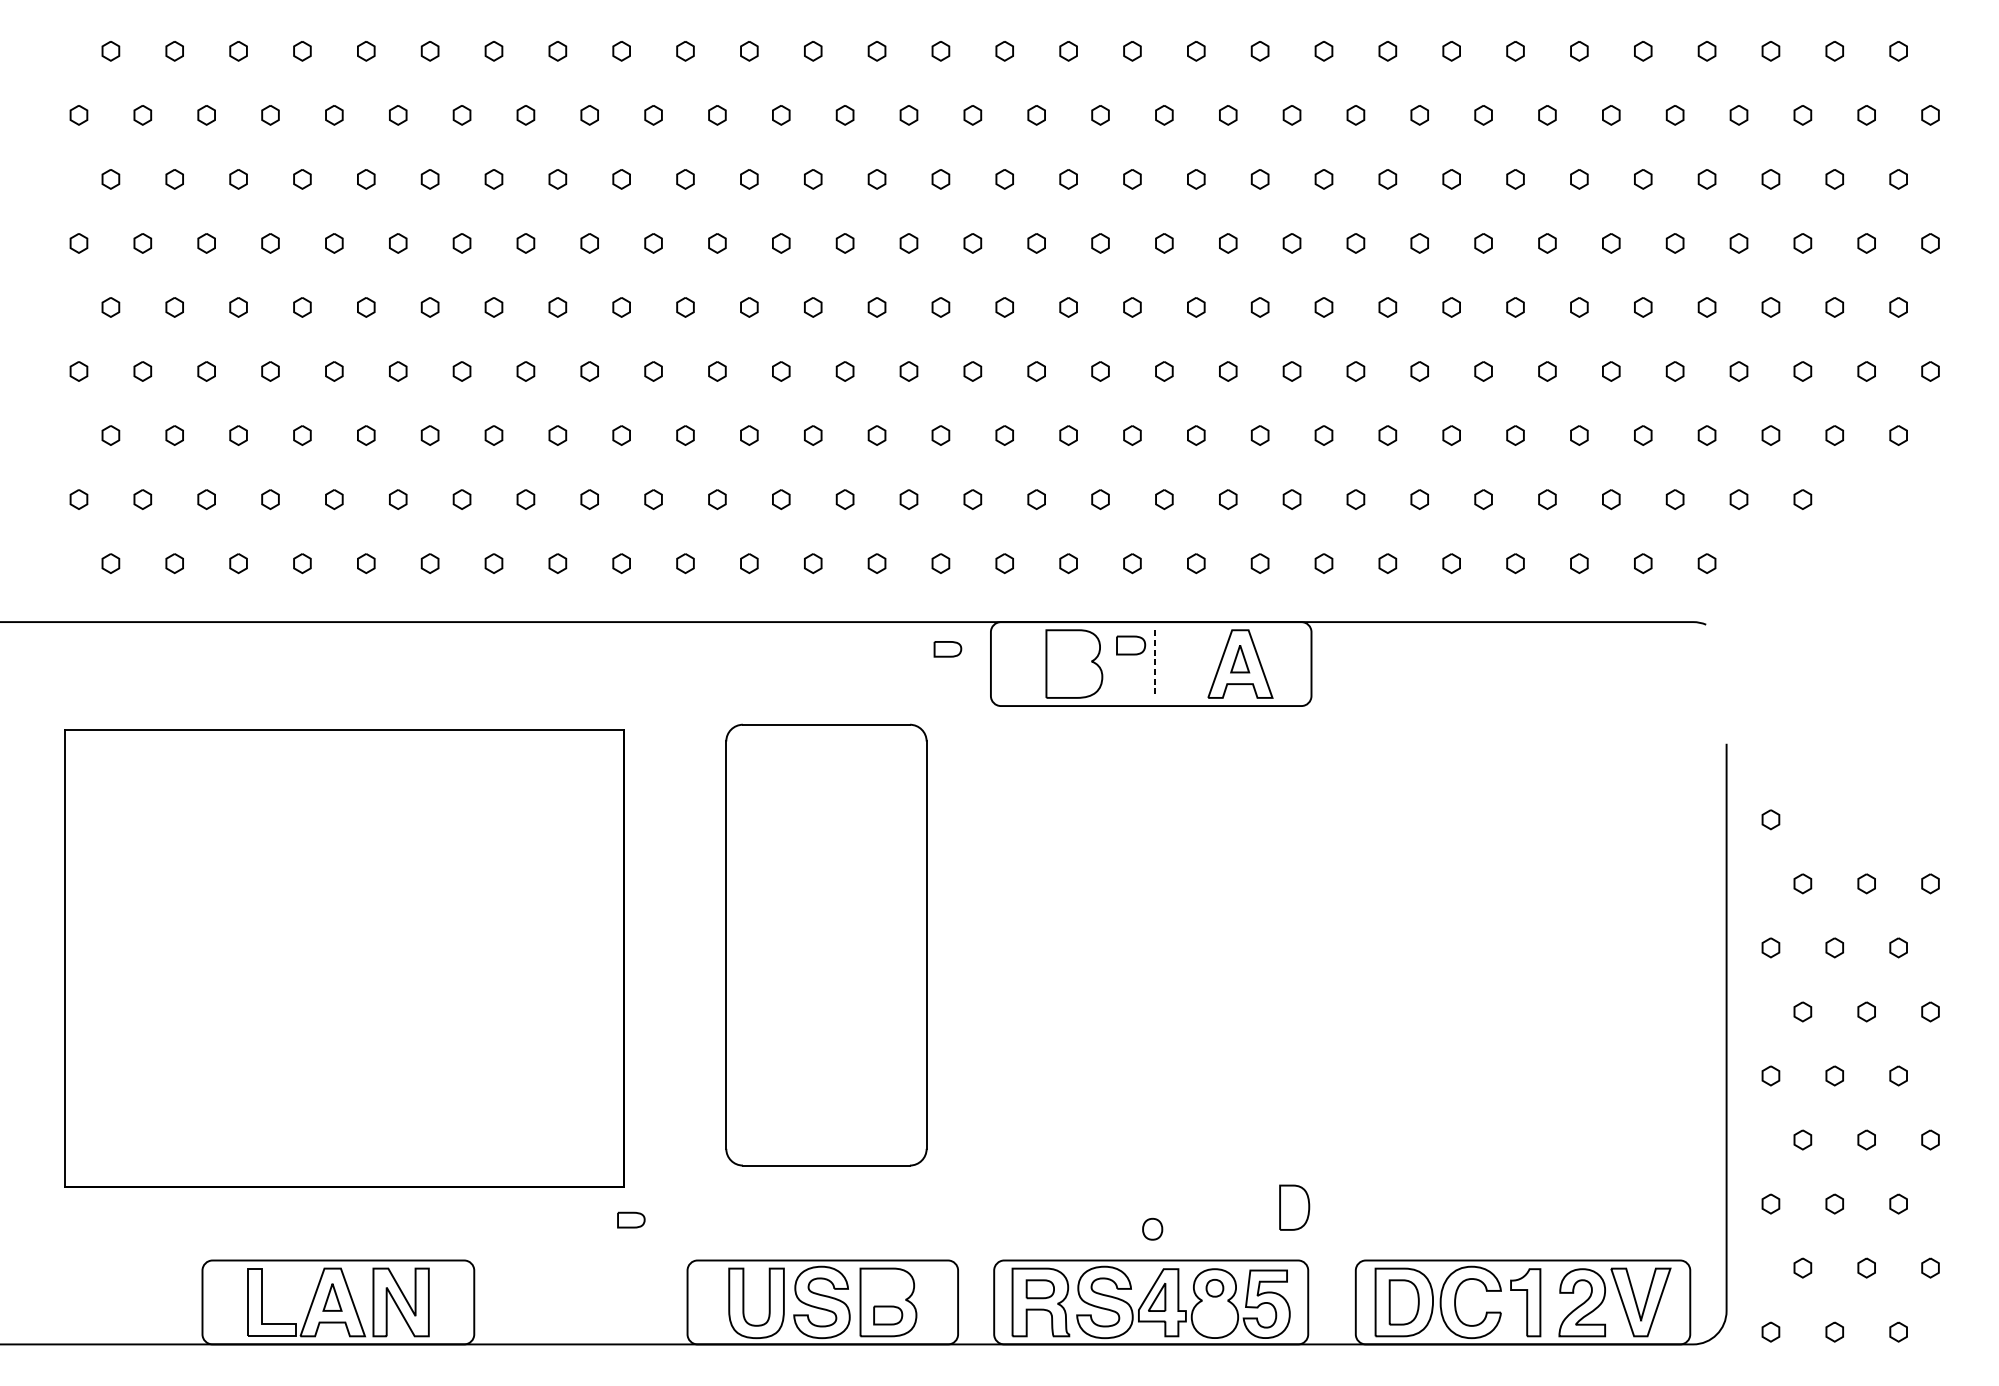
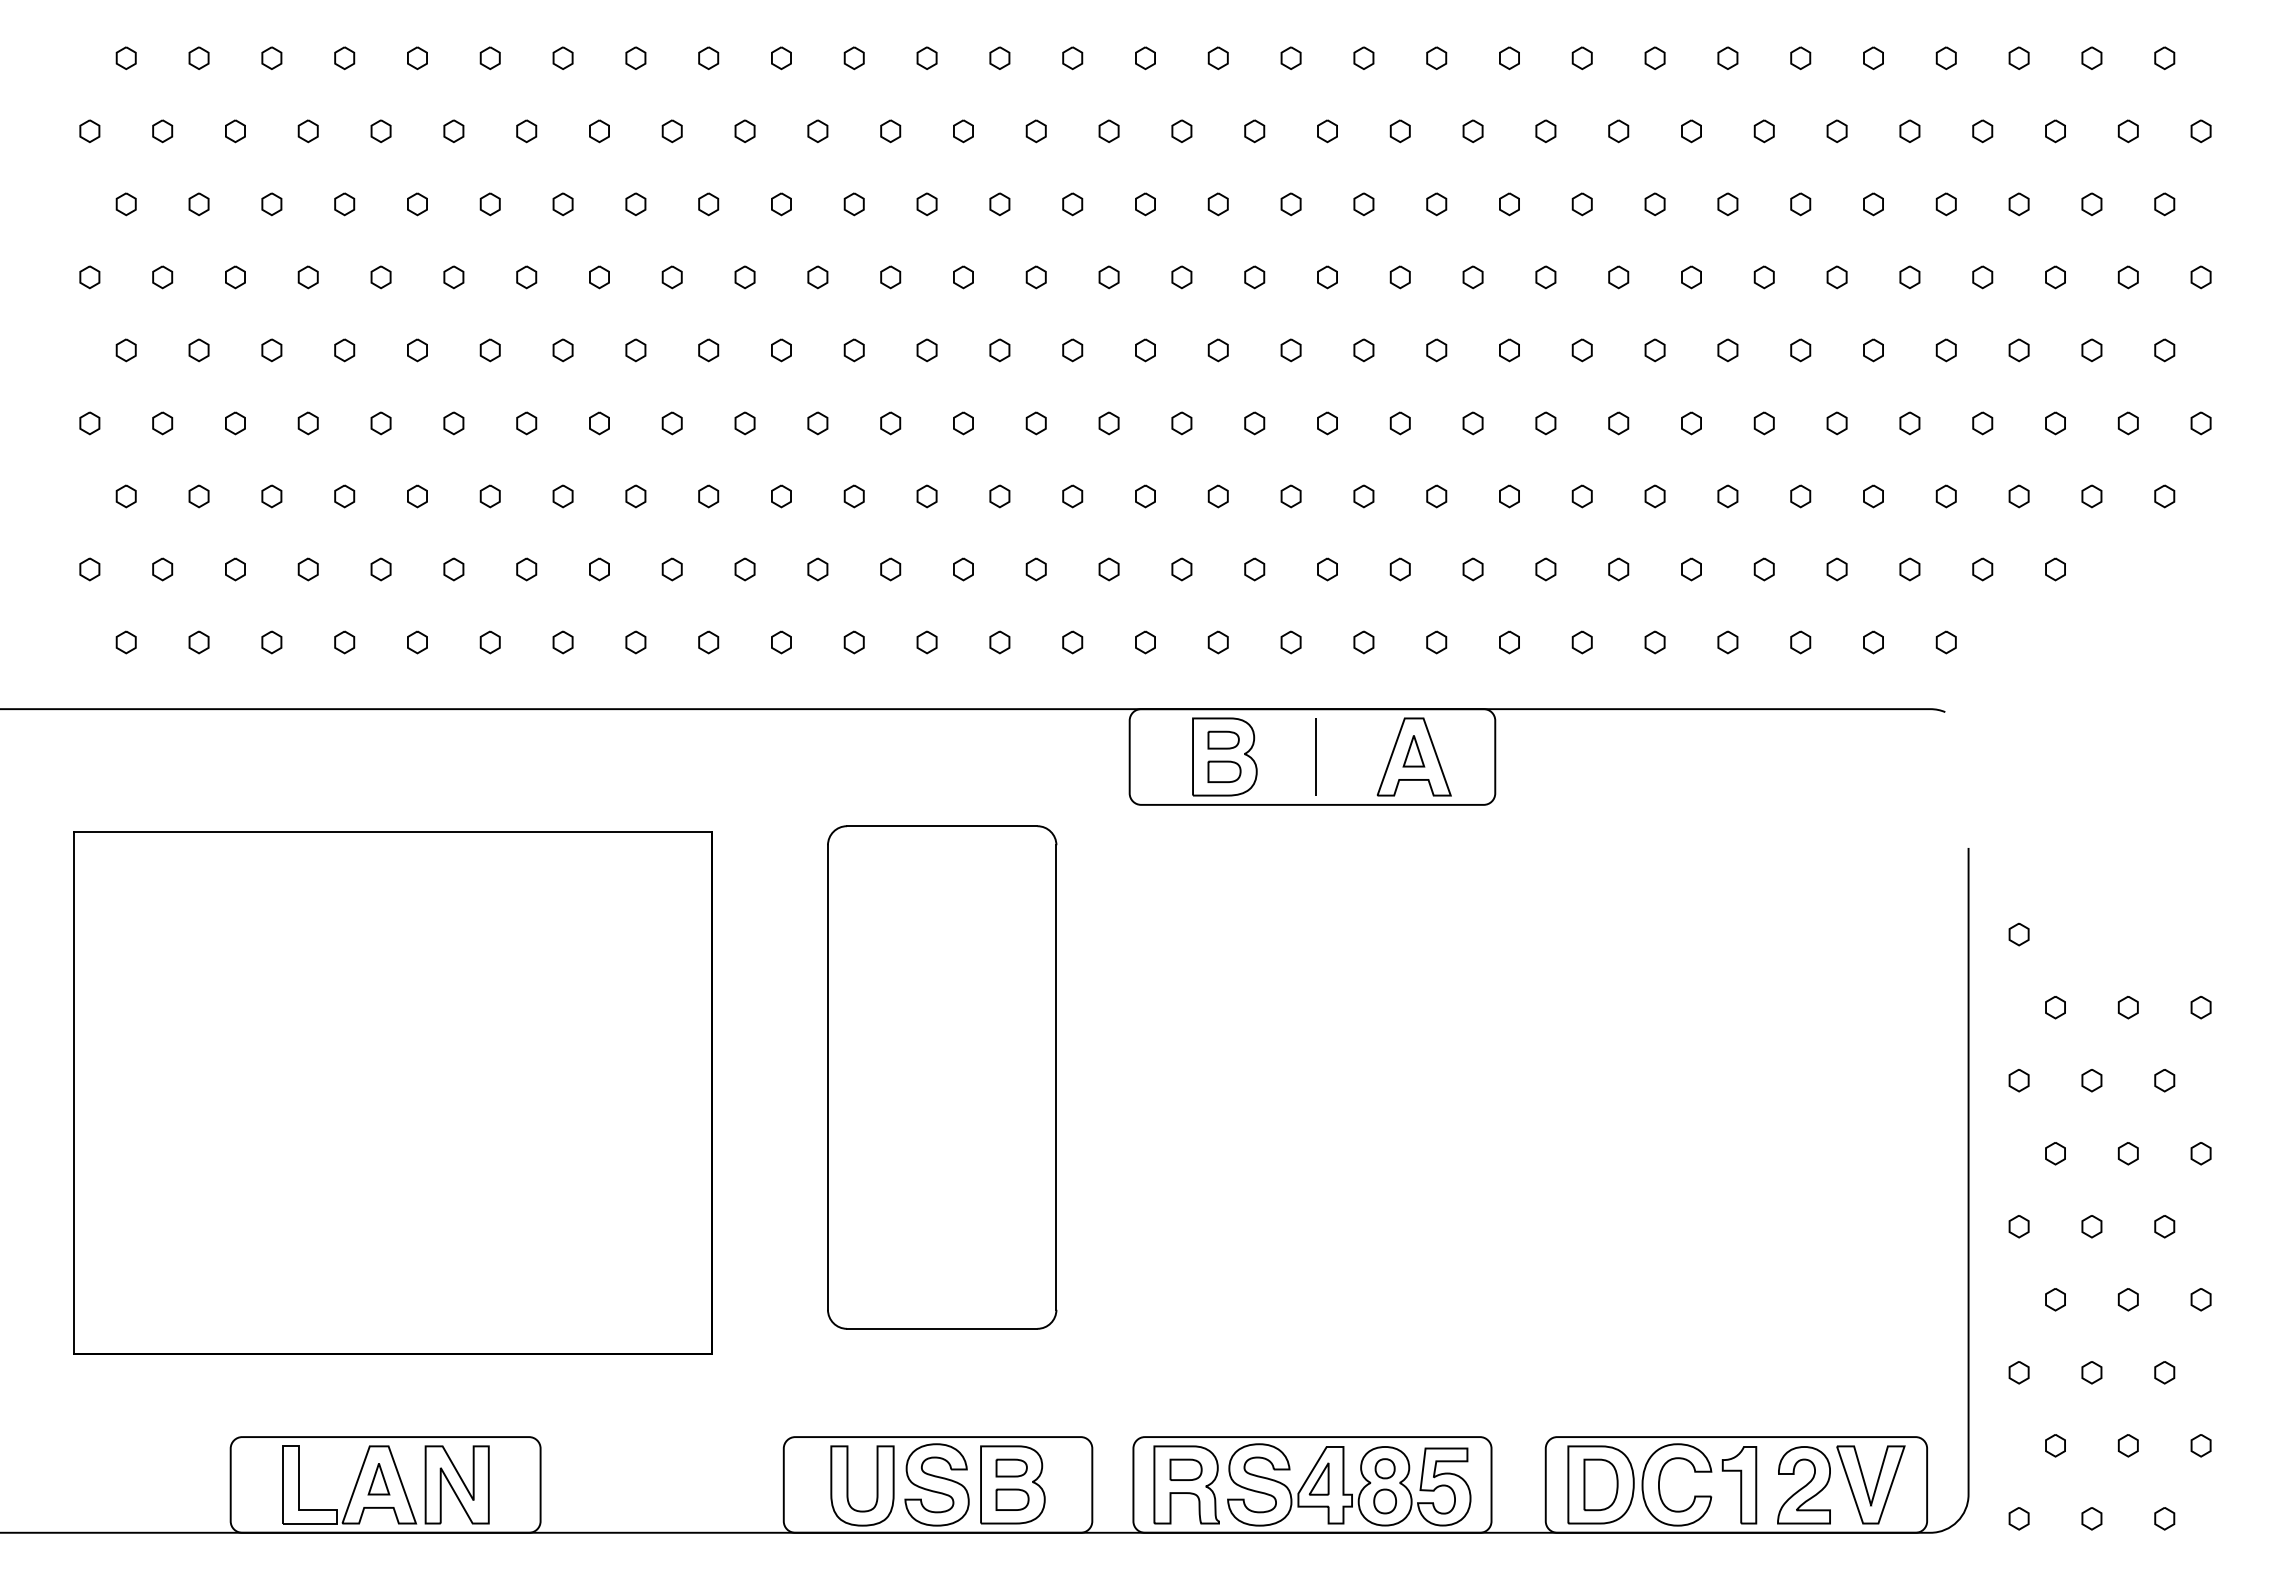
part: (1131, 645) -> (1224, 771), moved
part: (947, 648) -> (1223, 739), moved
line: (1154, 664) -> (1316, 757), dashed -> solid
part: (1294, 1207) -> (1475, 1376), removed
part: (631, 1219) -> (1011, 1467), moved
part: (1152, 1229) -> (1384, 1501), moved

